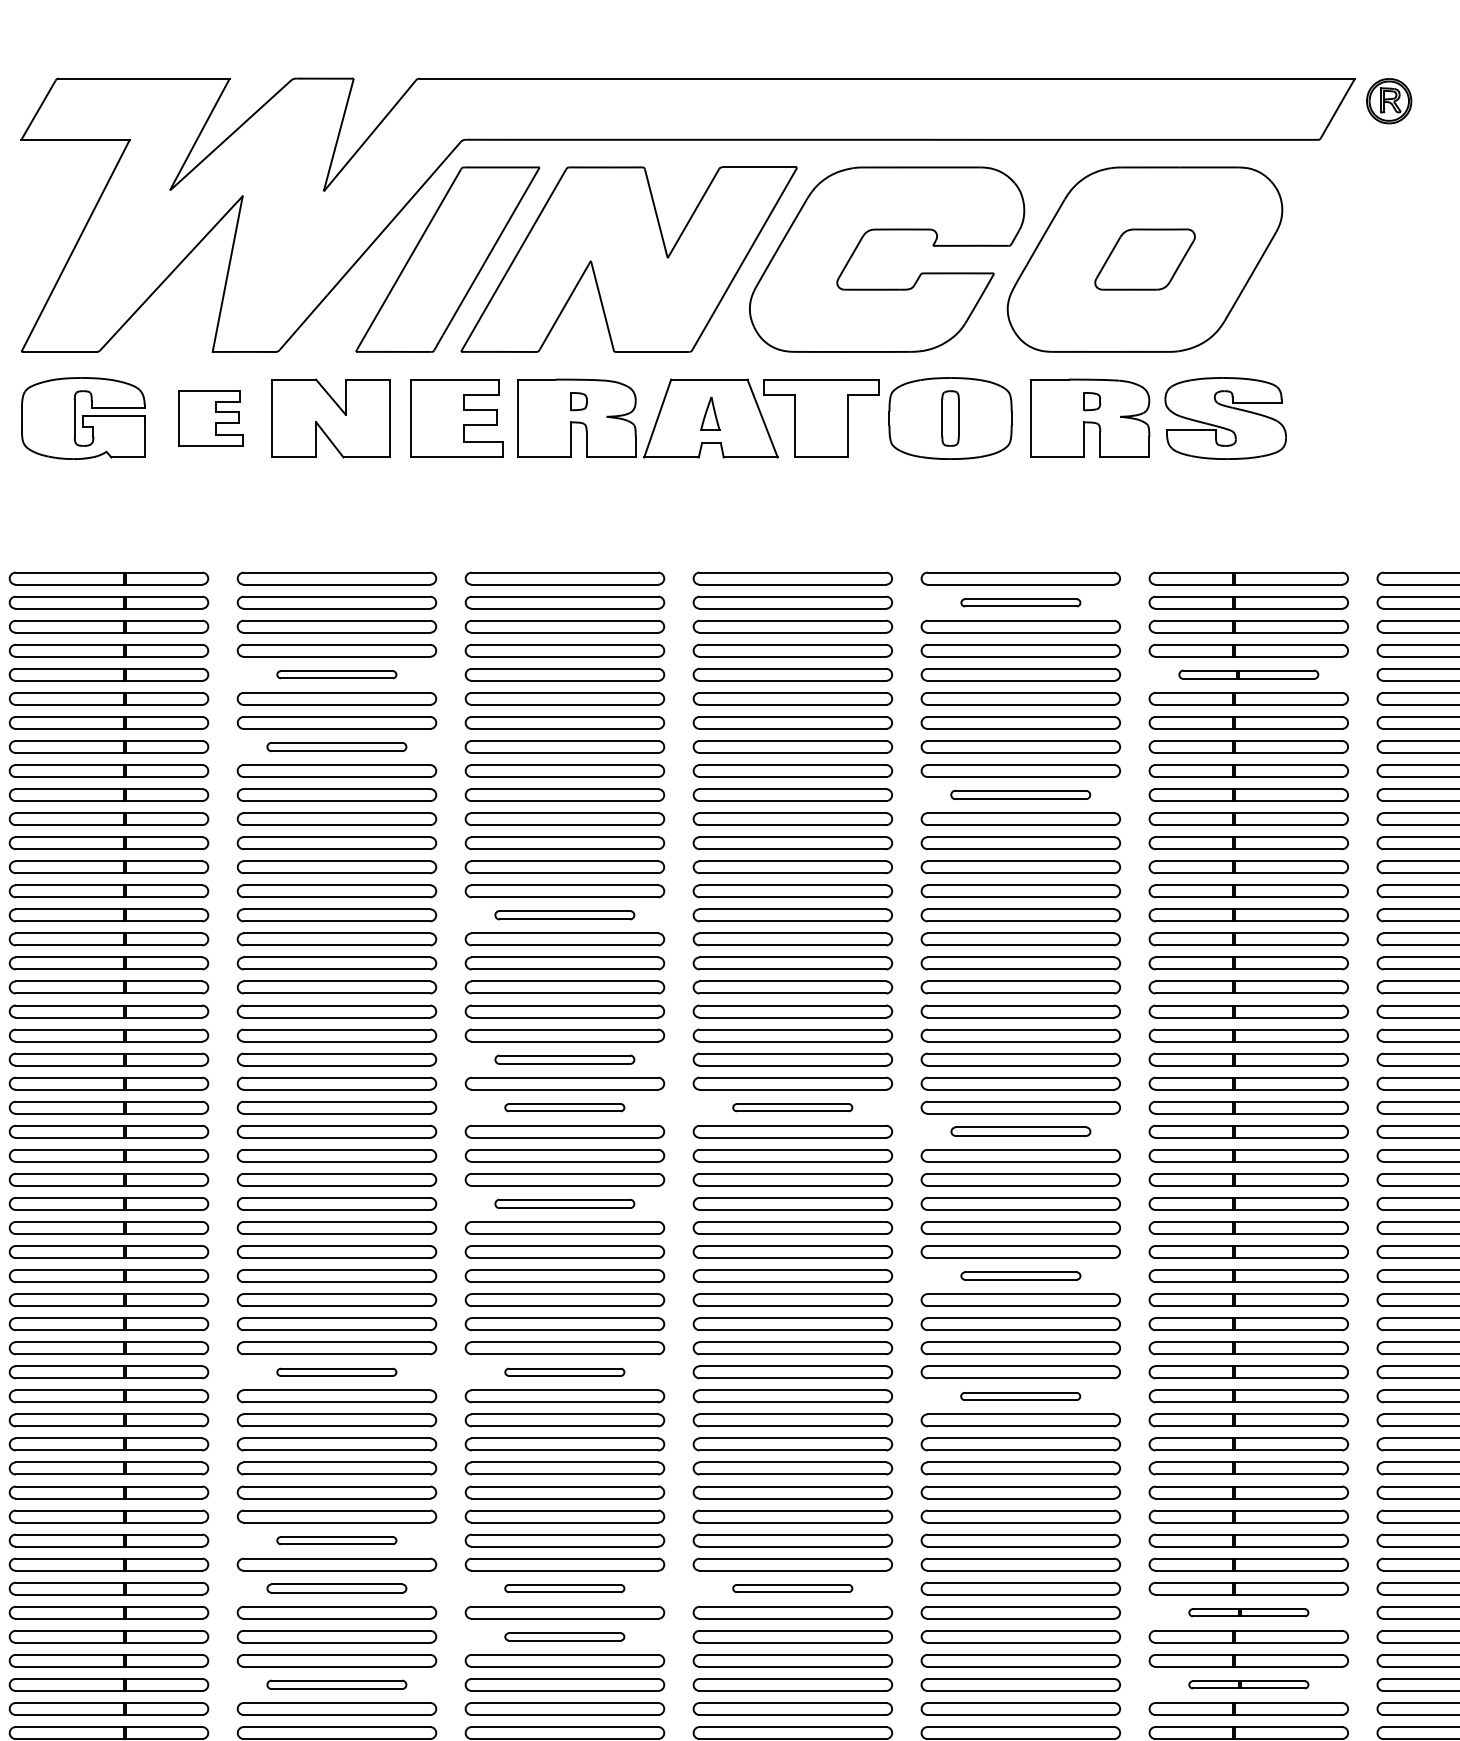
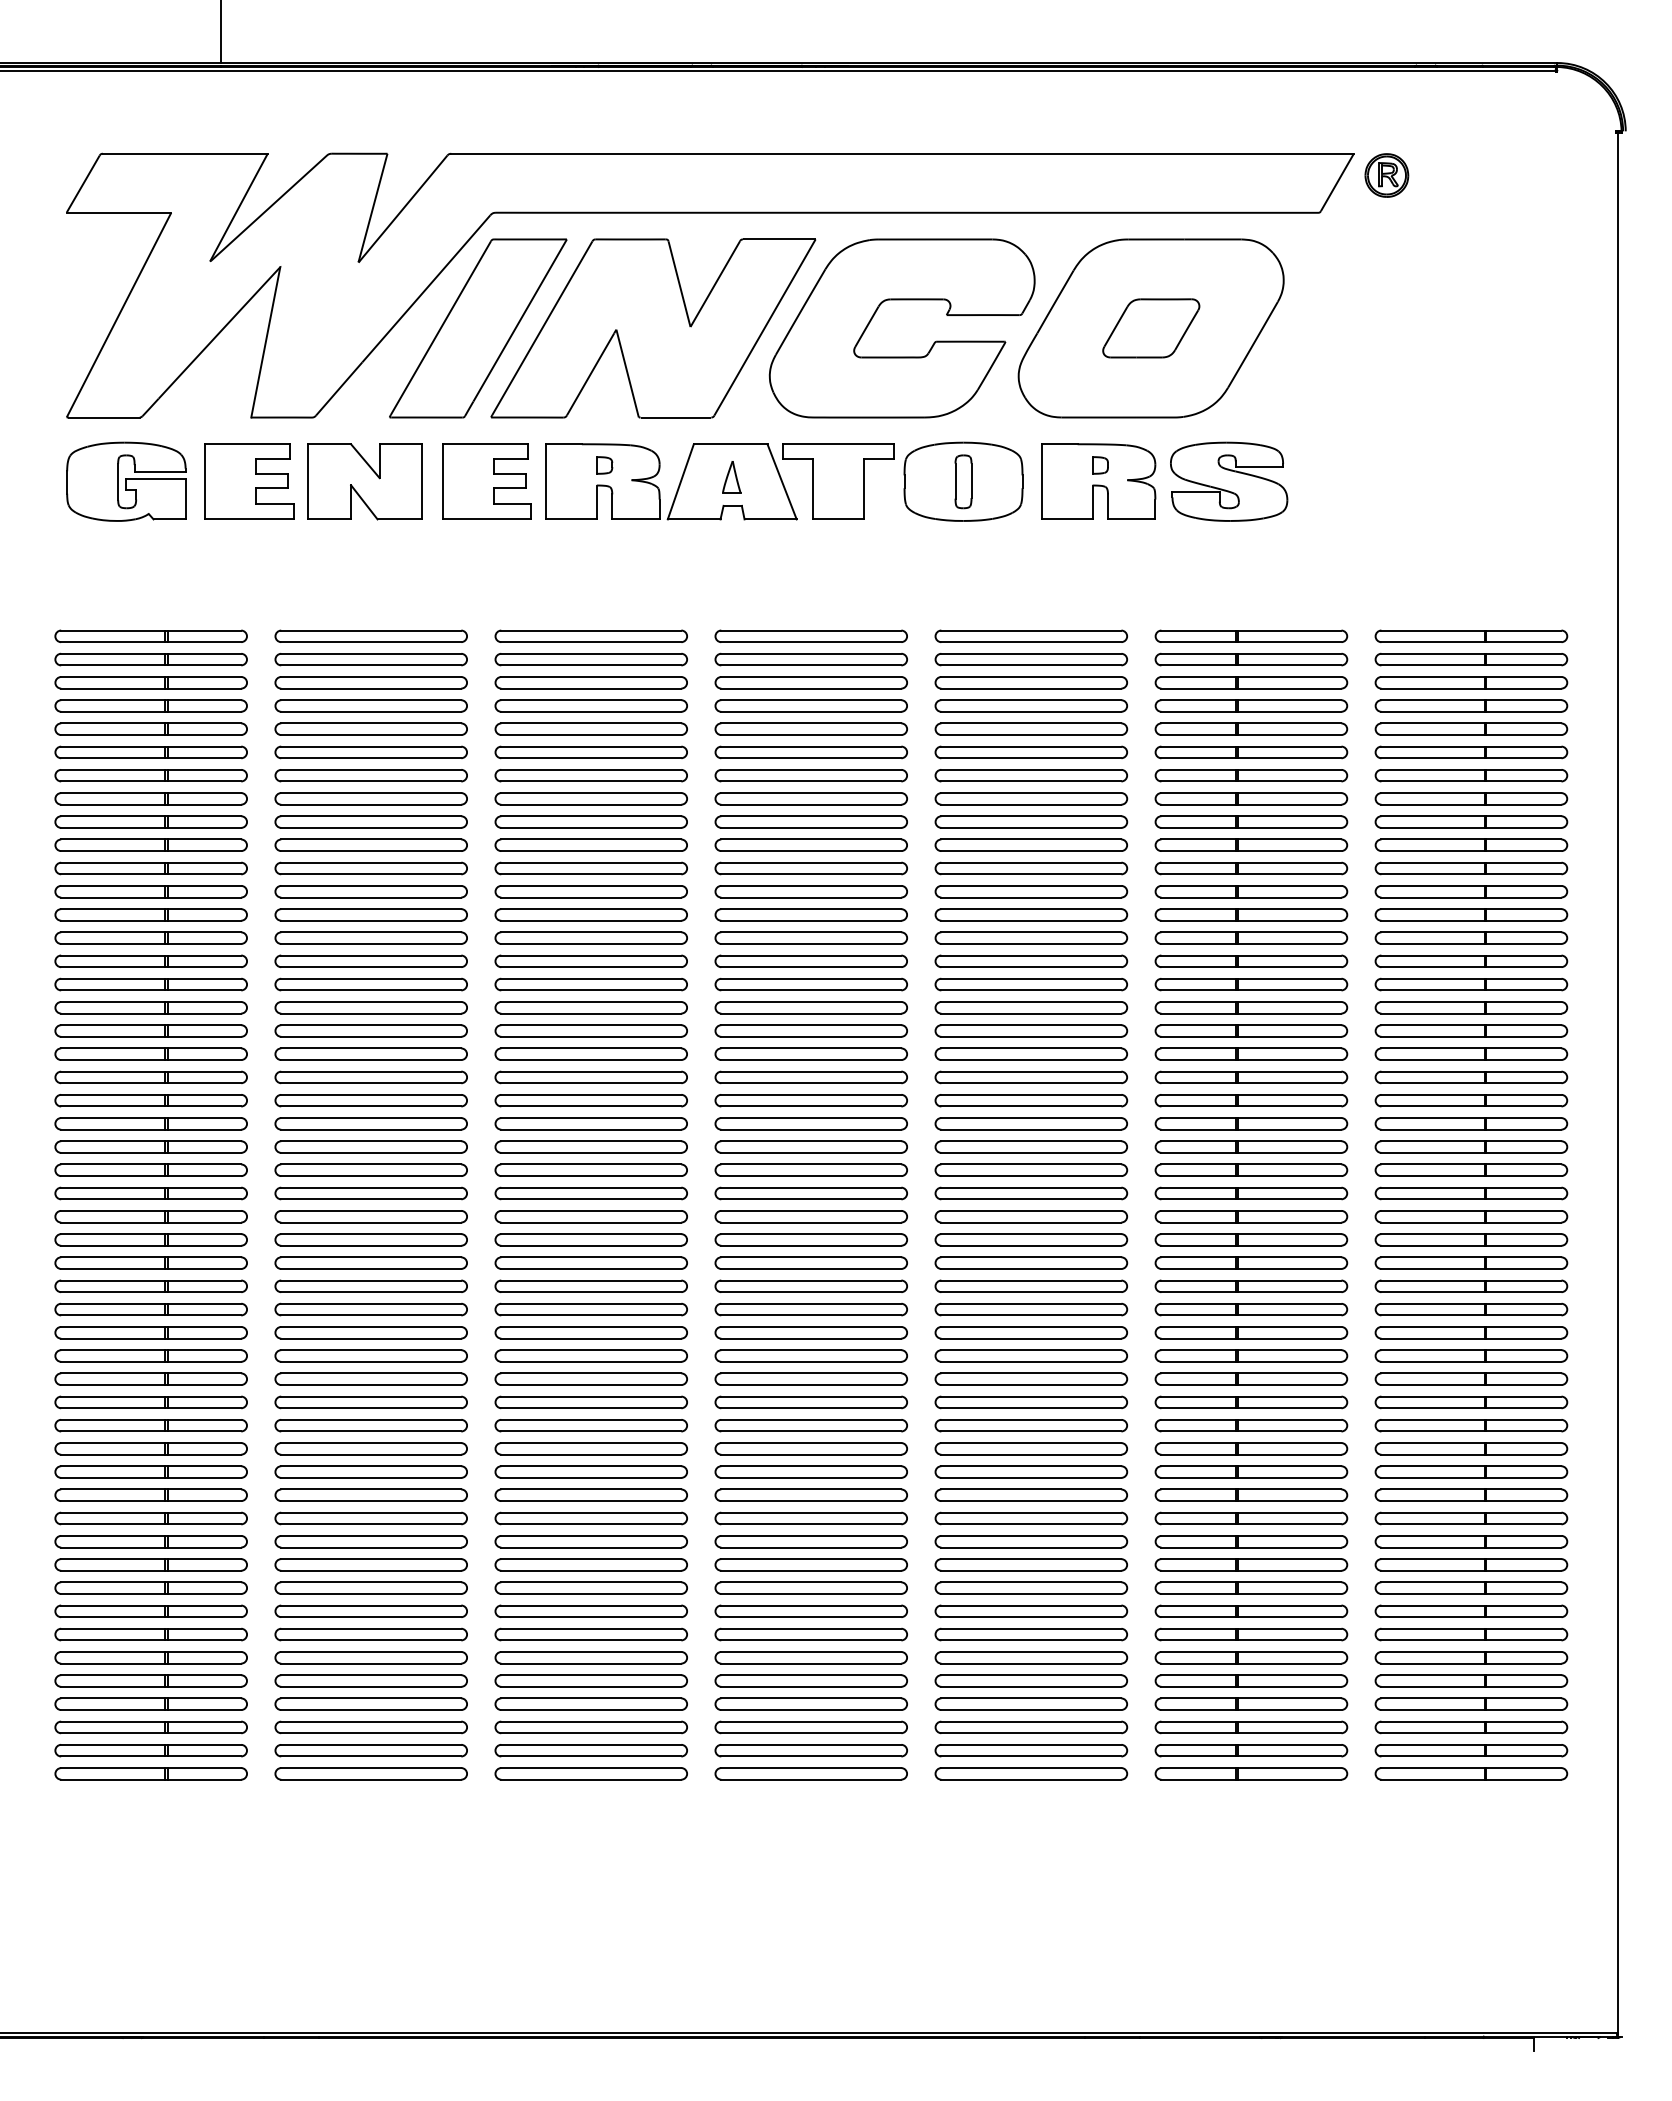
part: (210, 418) -> (249, 481), size x1.43
part: (1021, 602) -> (1031, 659), size x1.67
part: (336, 674) -> (370, 728), size x1.67
part: (1248, 674) -> (1251, 728), size x1.43
part: (336, 746) -> (370, 798), size x1.43
part: (1019, 794) -> (1030, 844), size x1.43
part: (564, 914) -> (590, 960), size x1.43
part: (564, 1059) -> (590, 1100), size x1.43
part: (564, 1107) -> (590, 1146), size x1.67
part: (792, 1107) -> (810, 1146), size x1.67
part: (1021, 1130) -> (1031, 1169), size x1.43
part: (564, 1203) -> (590, 1239), size x1.43
part: (1021, 1276) -> (1031, 1309), size x1.67
part: (336, 1372) -> (370, 1402), size x1.67
part: (564, 1372) -> (590, 1402), size x1.67
part: (1019, 1396) -> (1030, 1425), size x1.67
part: (336, 1540) -> (370, 1564), size x1.67
part: (336, 1587) -> (370, 1610), size x1.43
part: (564, 1587) -> (590, 1610), size x1.67
part: (792, 1587) -> (810, 1610), size x1.67
part: (1248, 1612) -> (1251, 1634), size x1.67
part: (564, 1636) -> (590, 1657), size x1.67
part: (336, 1684) -> (370, 1703), size x1.43
part: (1248, 1684) -> (1251, 1703), size x1.67

